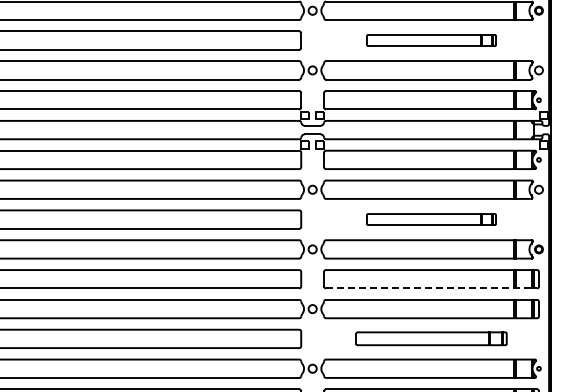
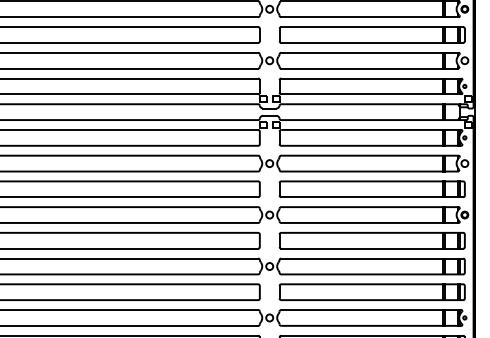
part: (431, 40) -> (372, 34), size x1.67
part: (431, 219) -> (372, 189), size x1.67
line: (431, 288) -> (372, 248), dashed -> solid
part: (431, 338) -> (372, 291), size x1.43

